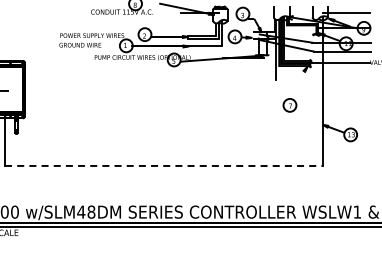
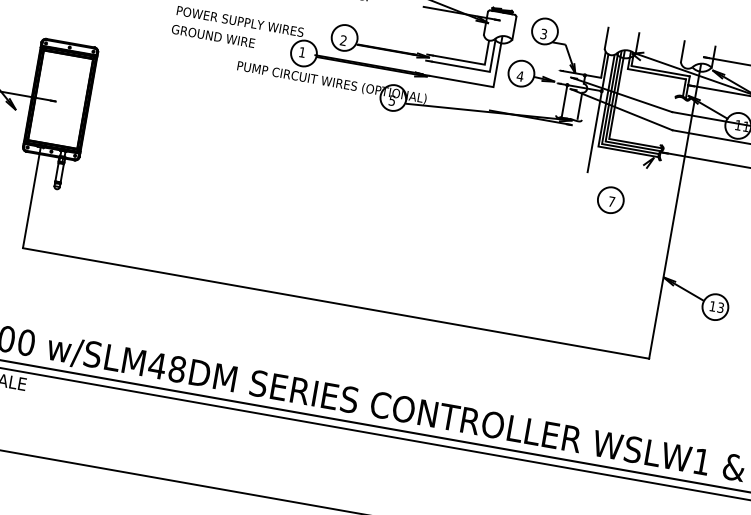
part: (289, 105) -> (609, 200), moved
line: (163, 165) -> (335, 302), dashed -> solid

